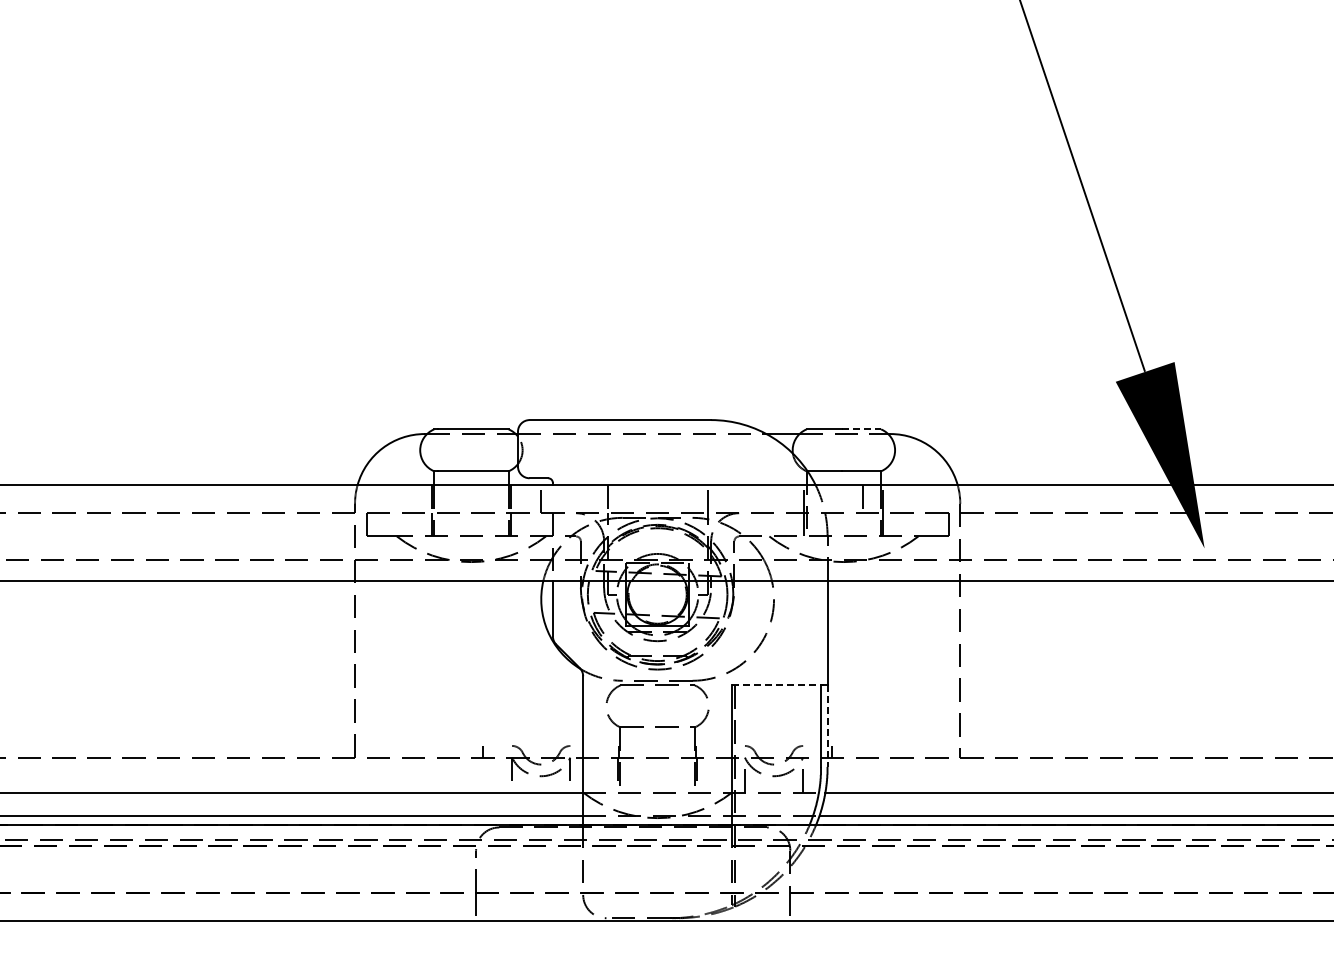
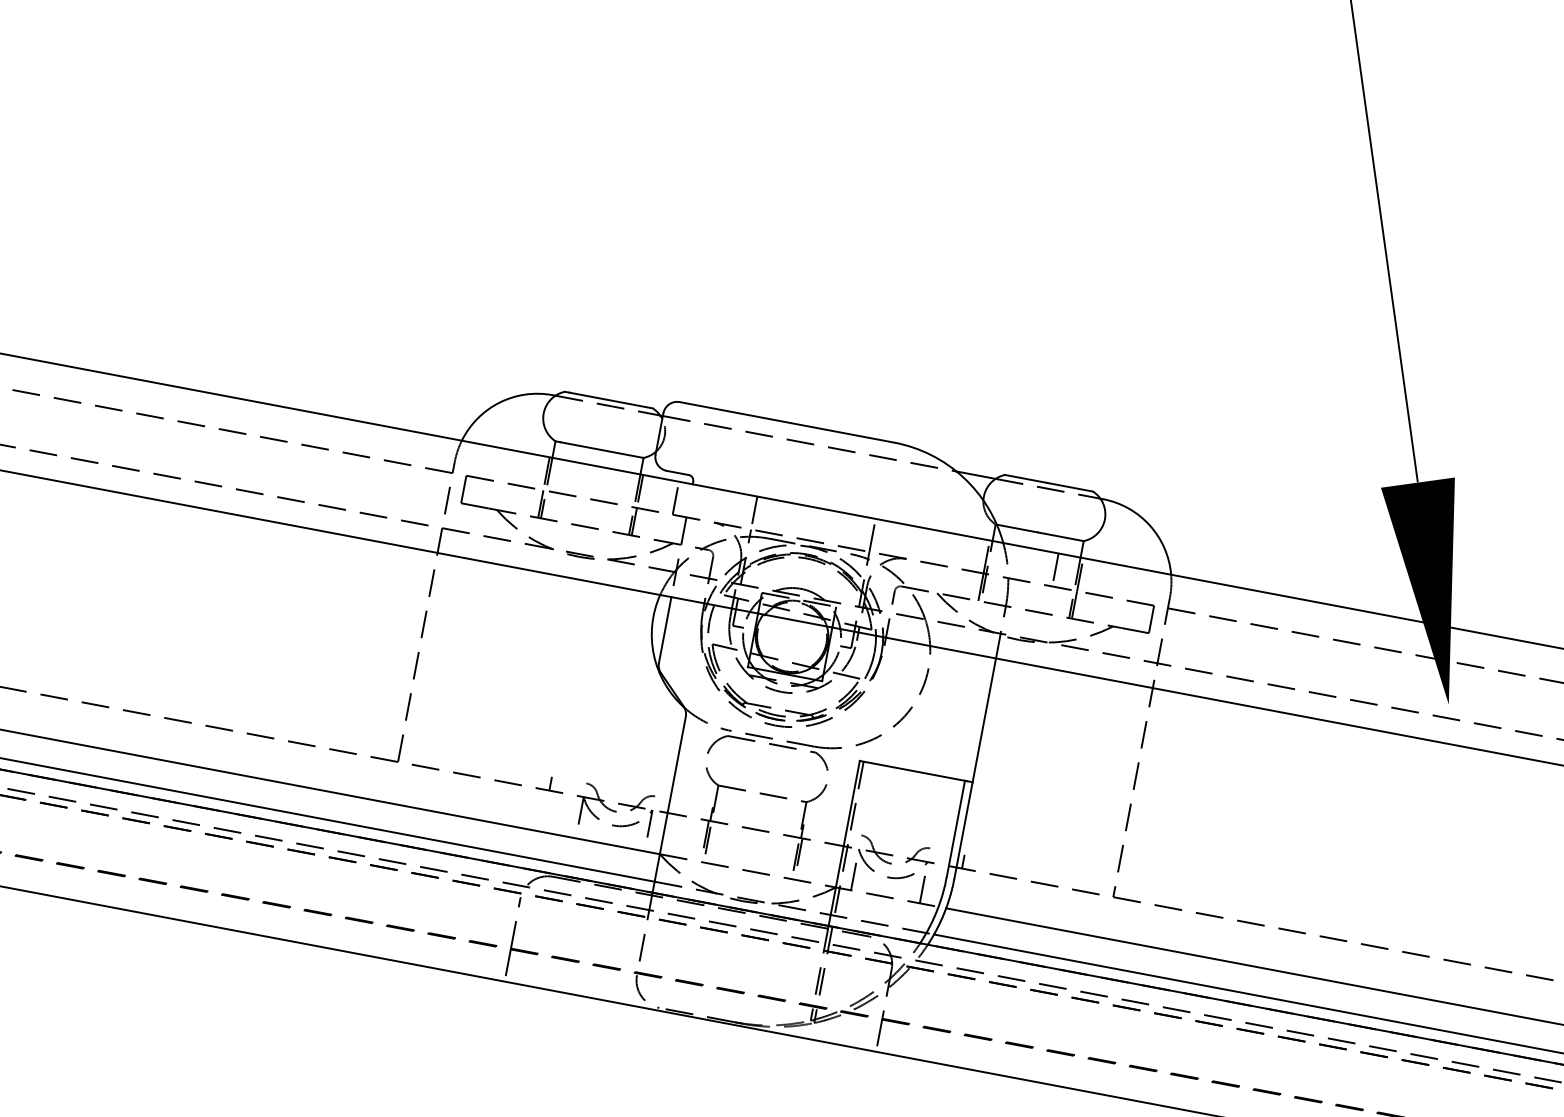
line: (862, 429) -> (1071, 487), dashed -> solid
line: (777, 685) -> (913, 771), dashed -> solid
line: (827, 726) -> (963, 830), dashed -> solid

